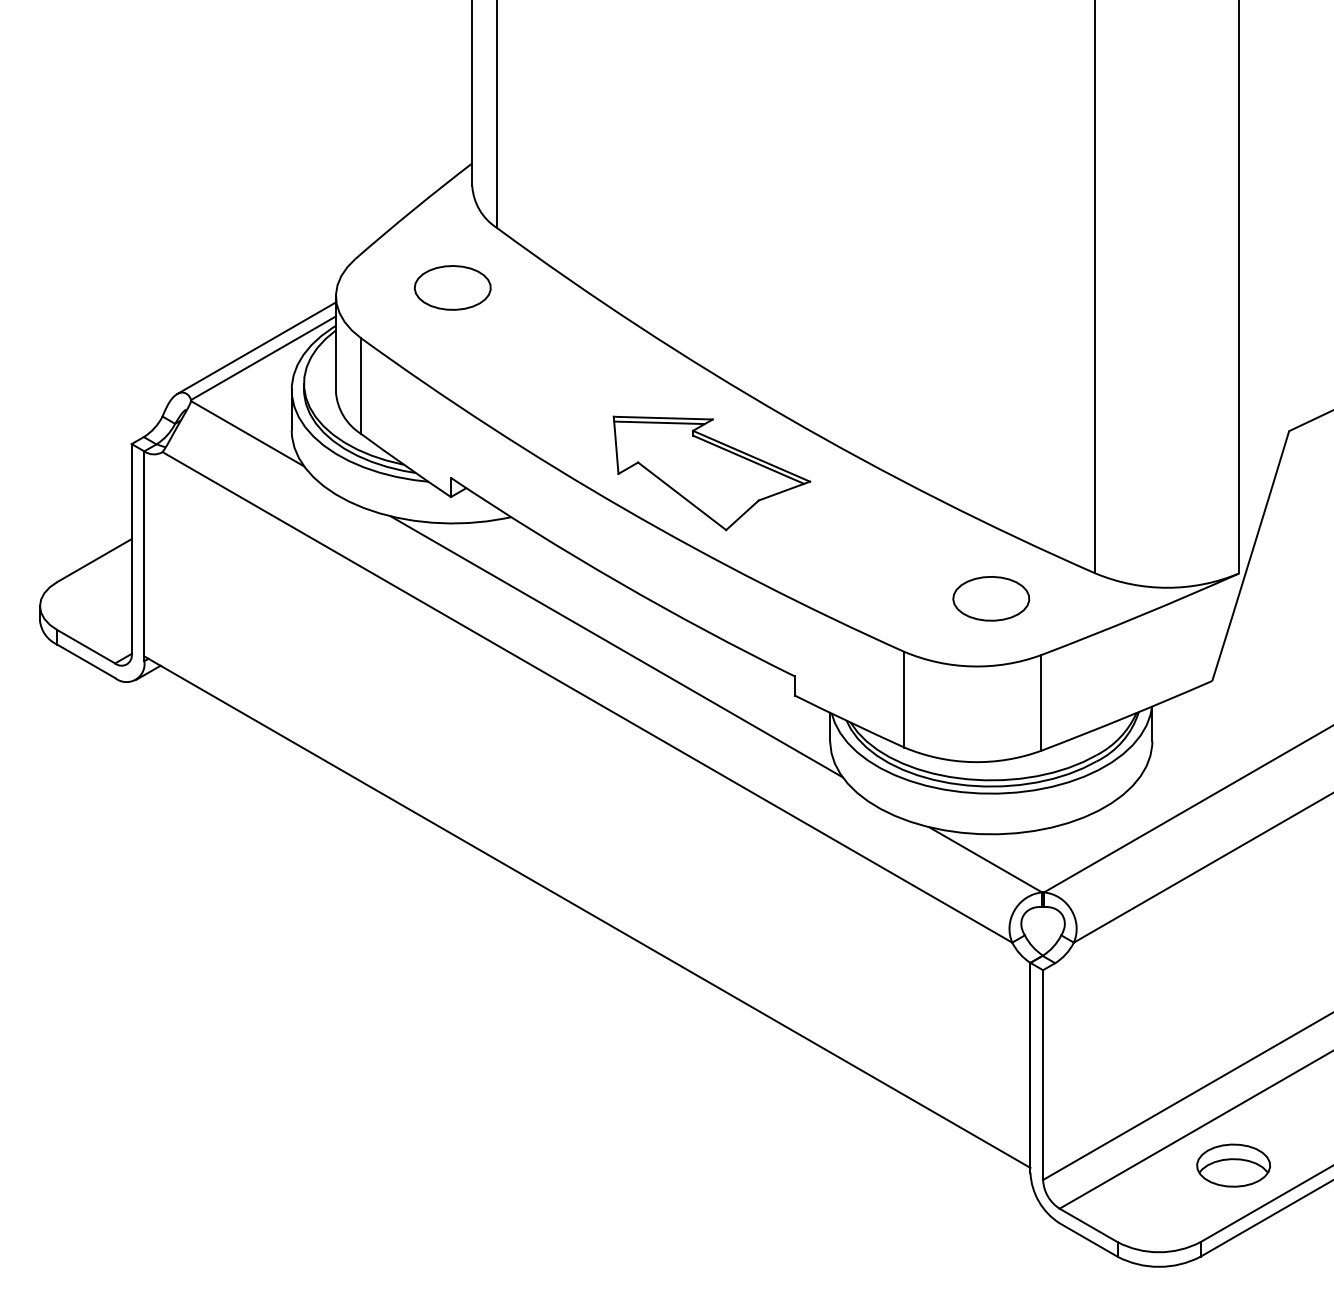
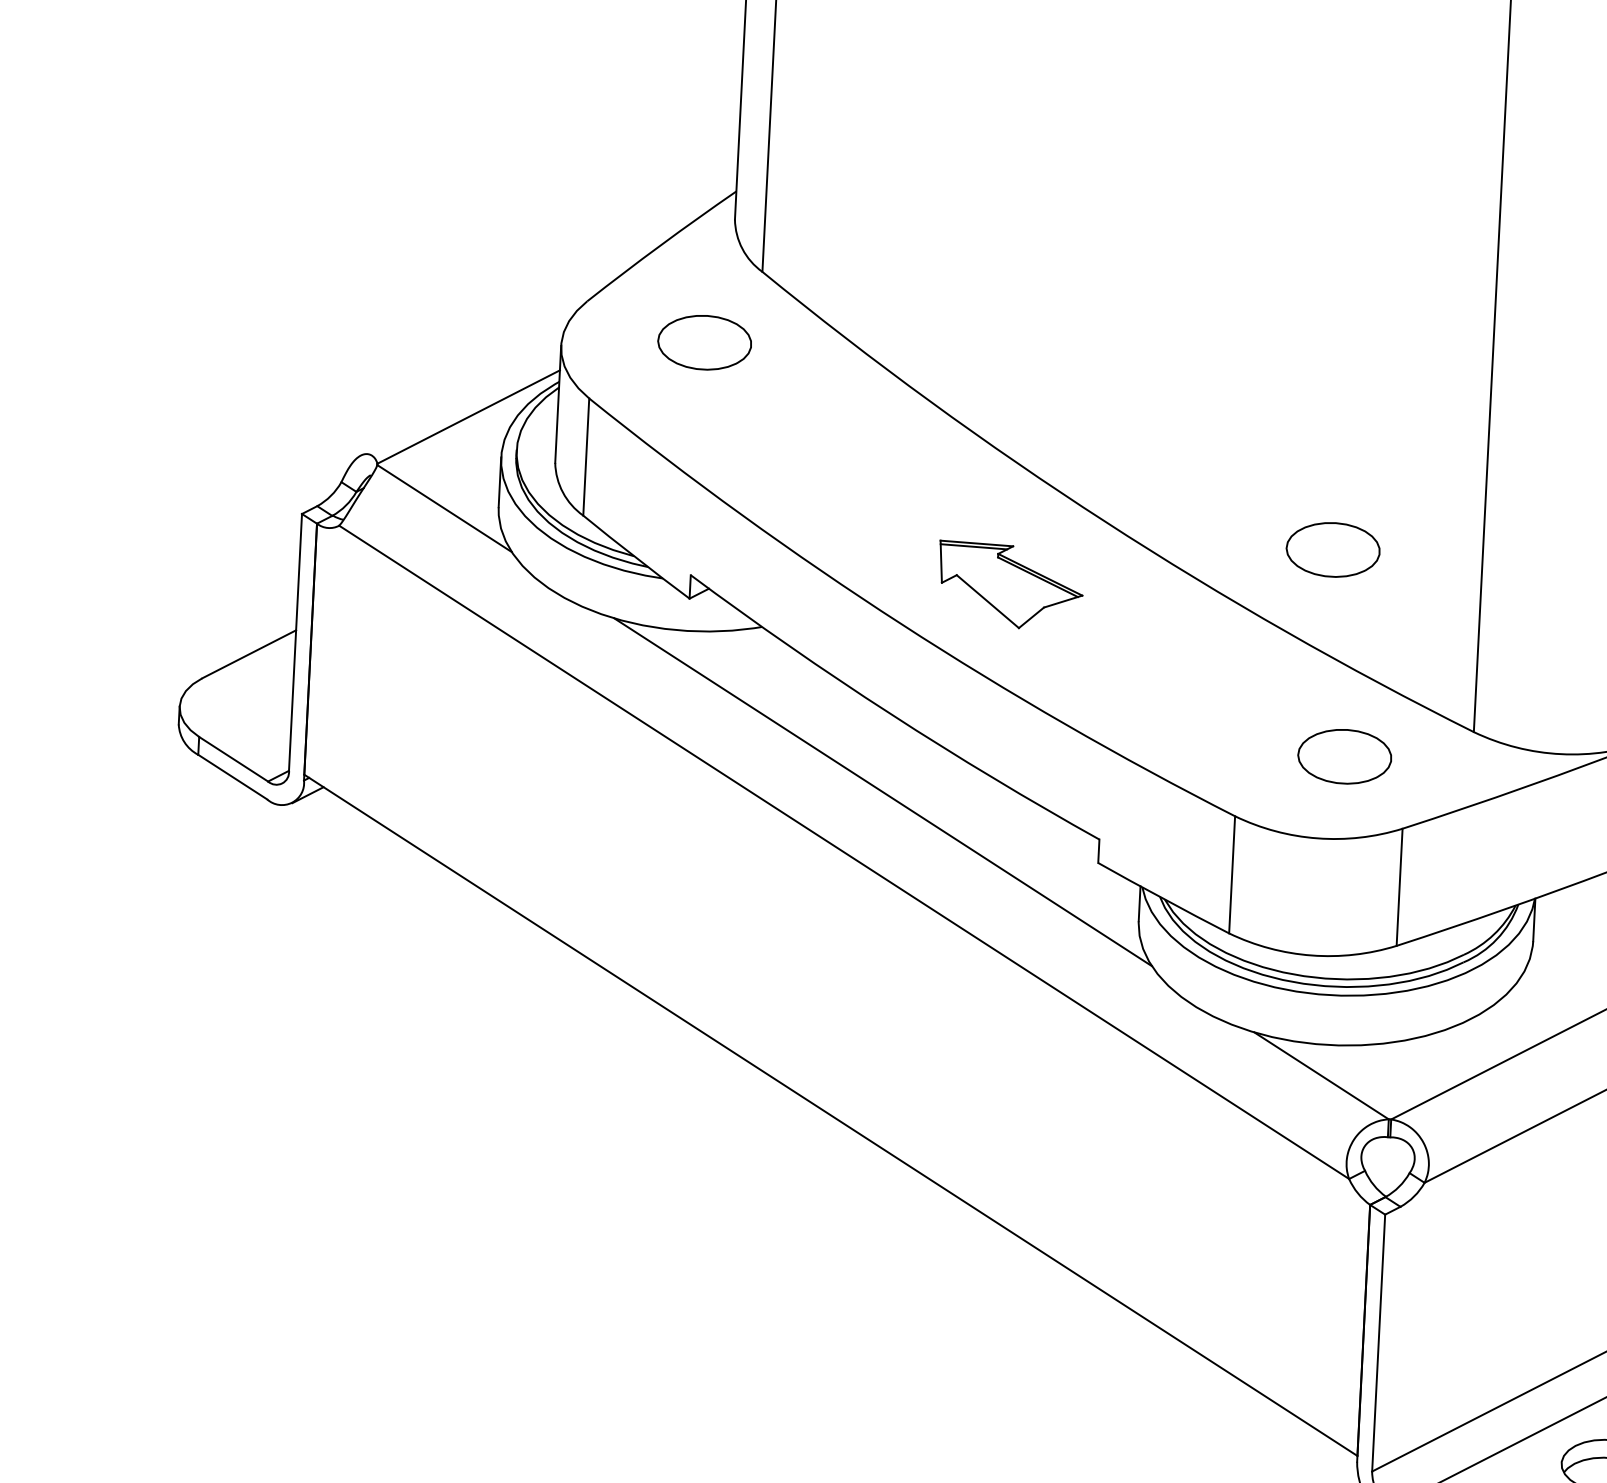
line: (256, 348) -> (460, 404), removed
part: (973, 430) -> (1333, 549), added
part: (711, 473) -> (1010, 585), size x0.6

